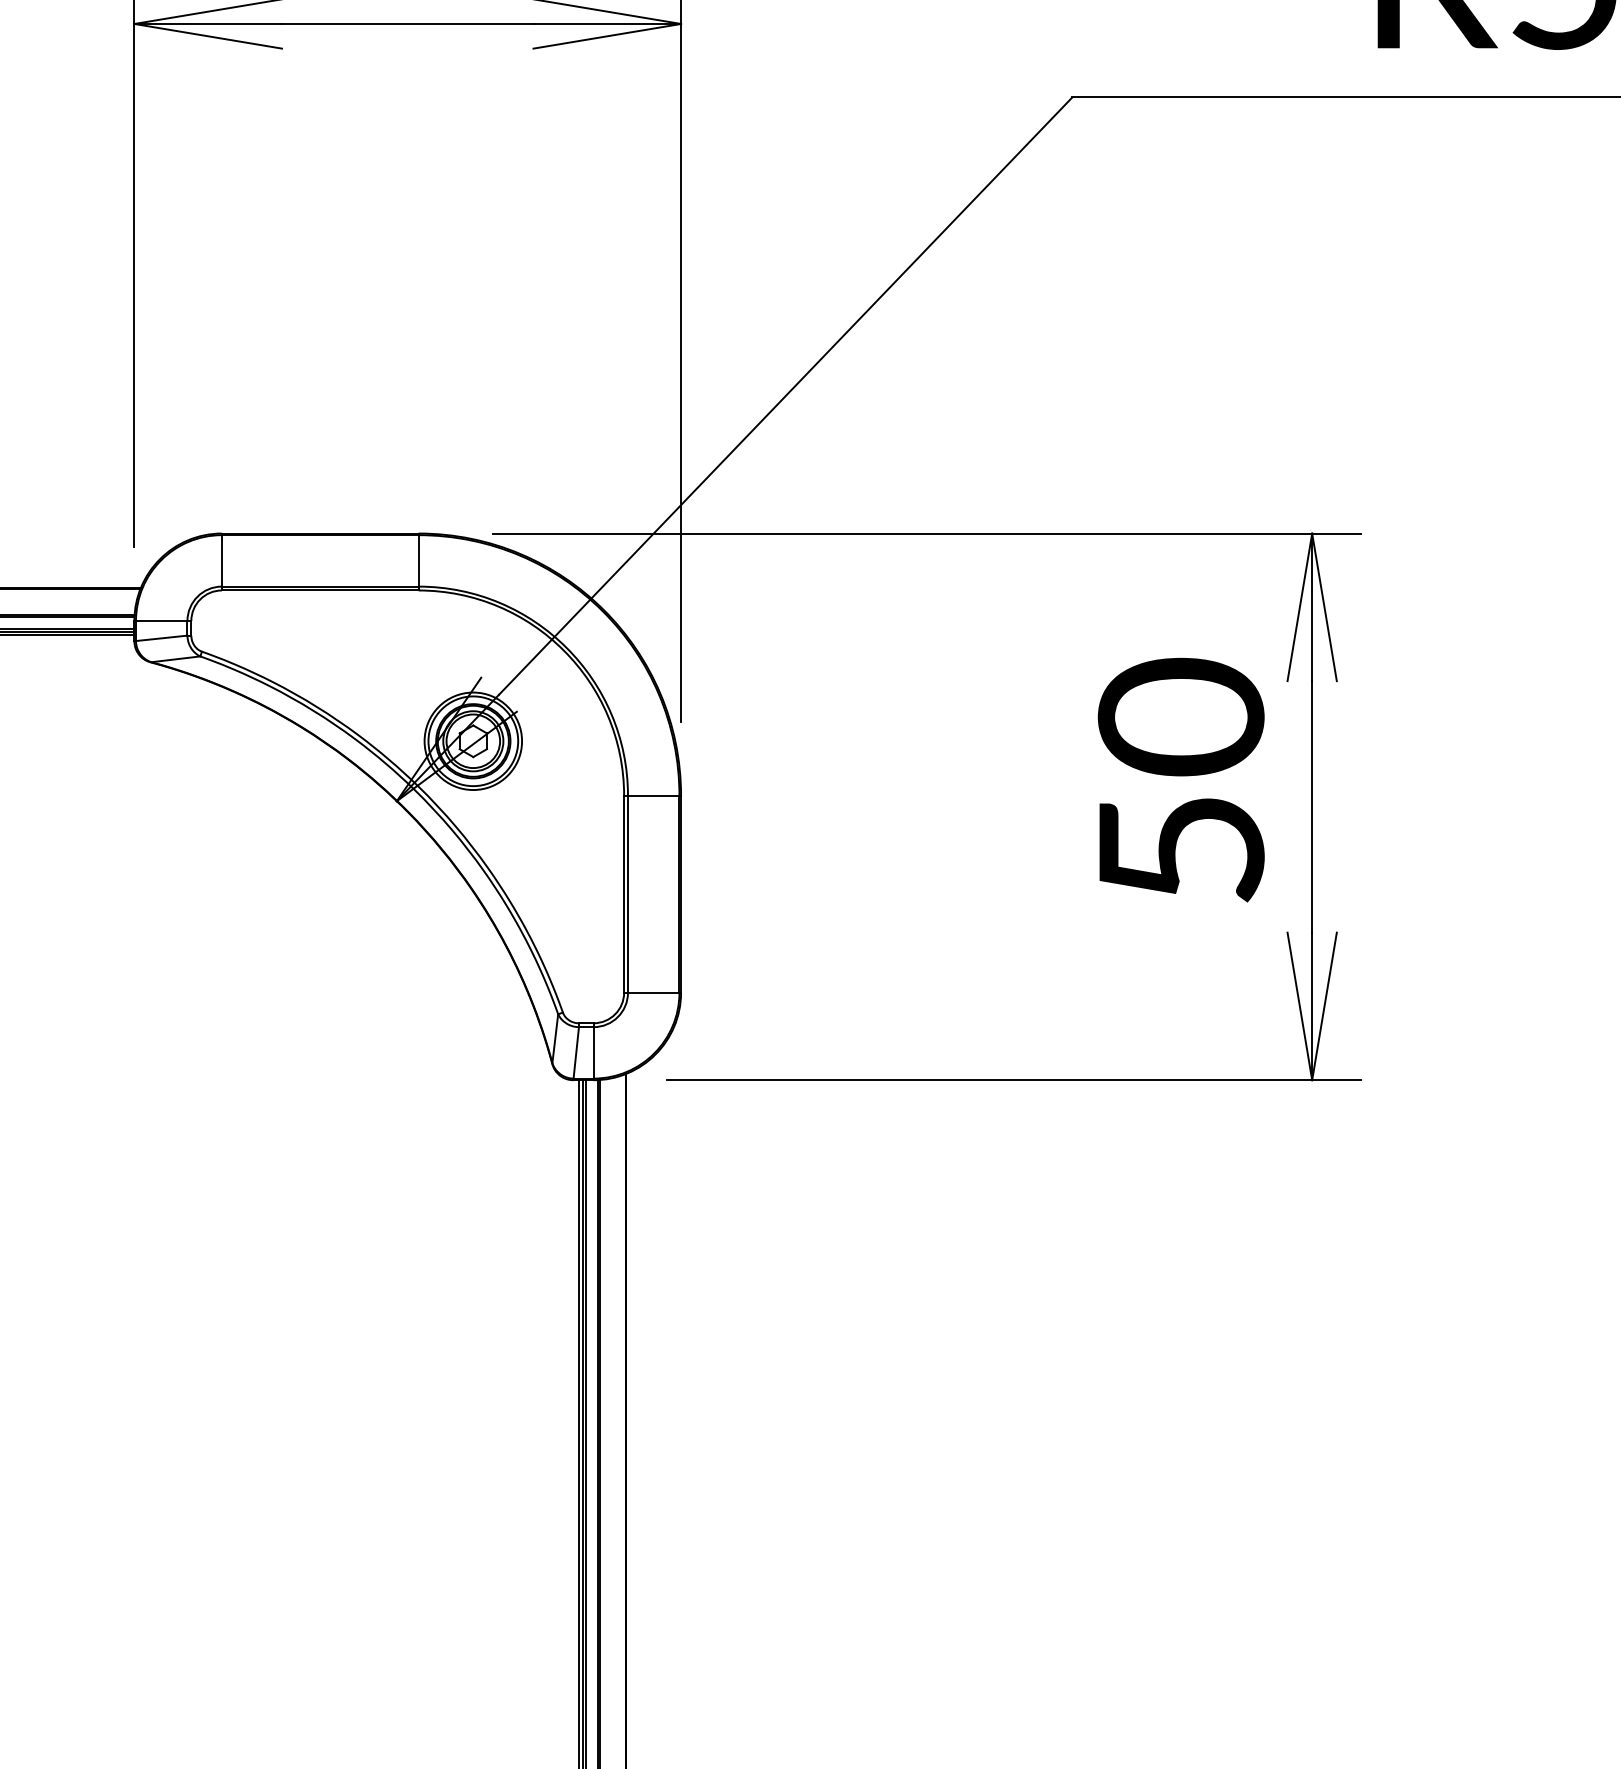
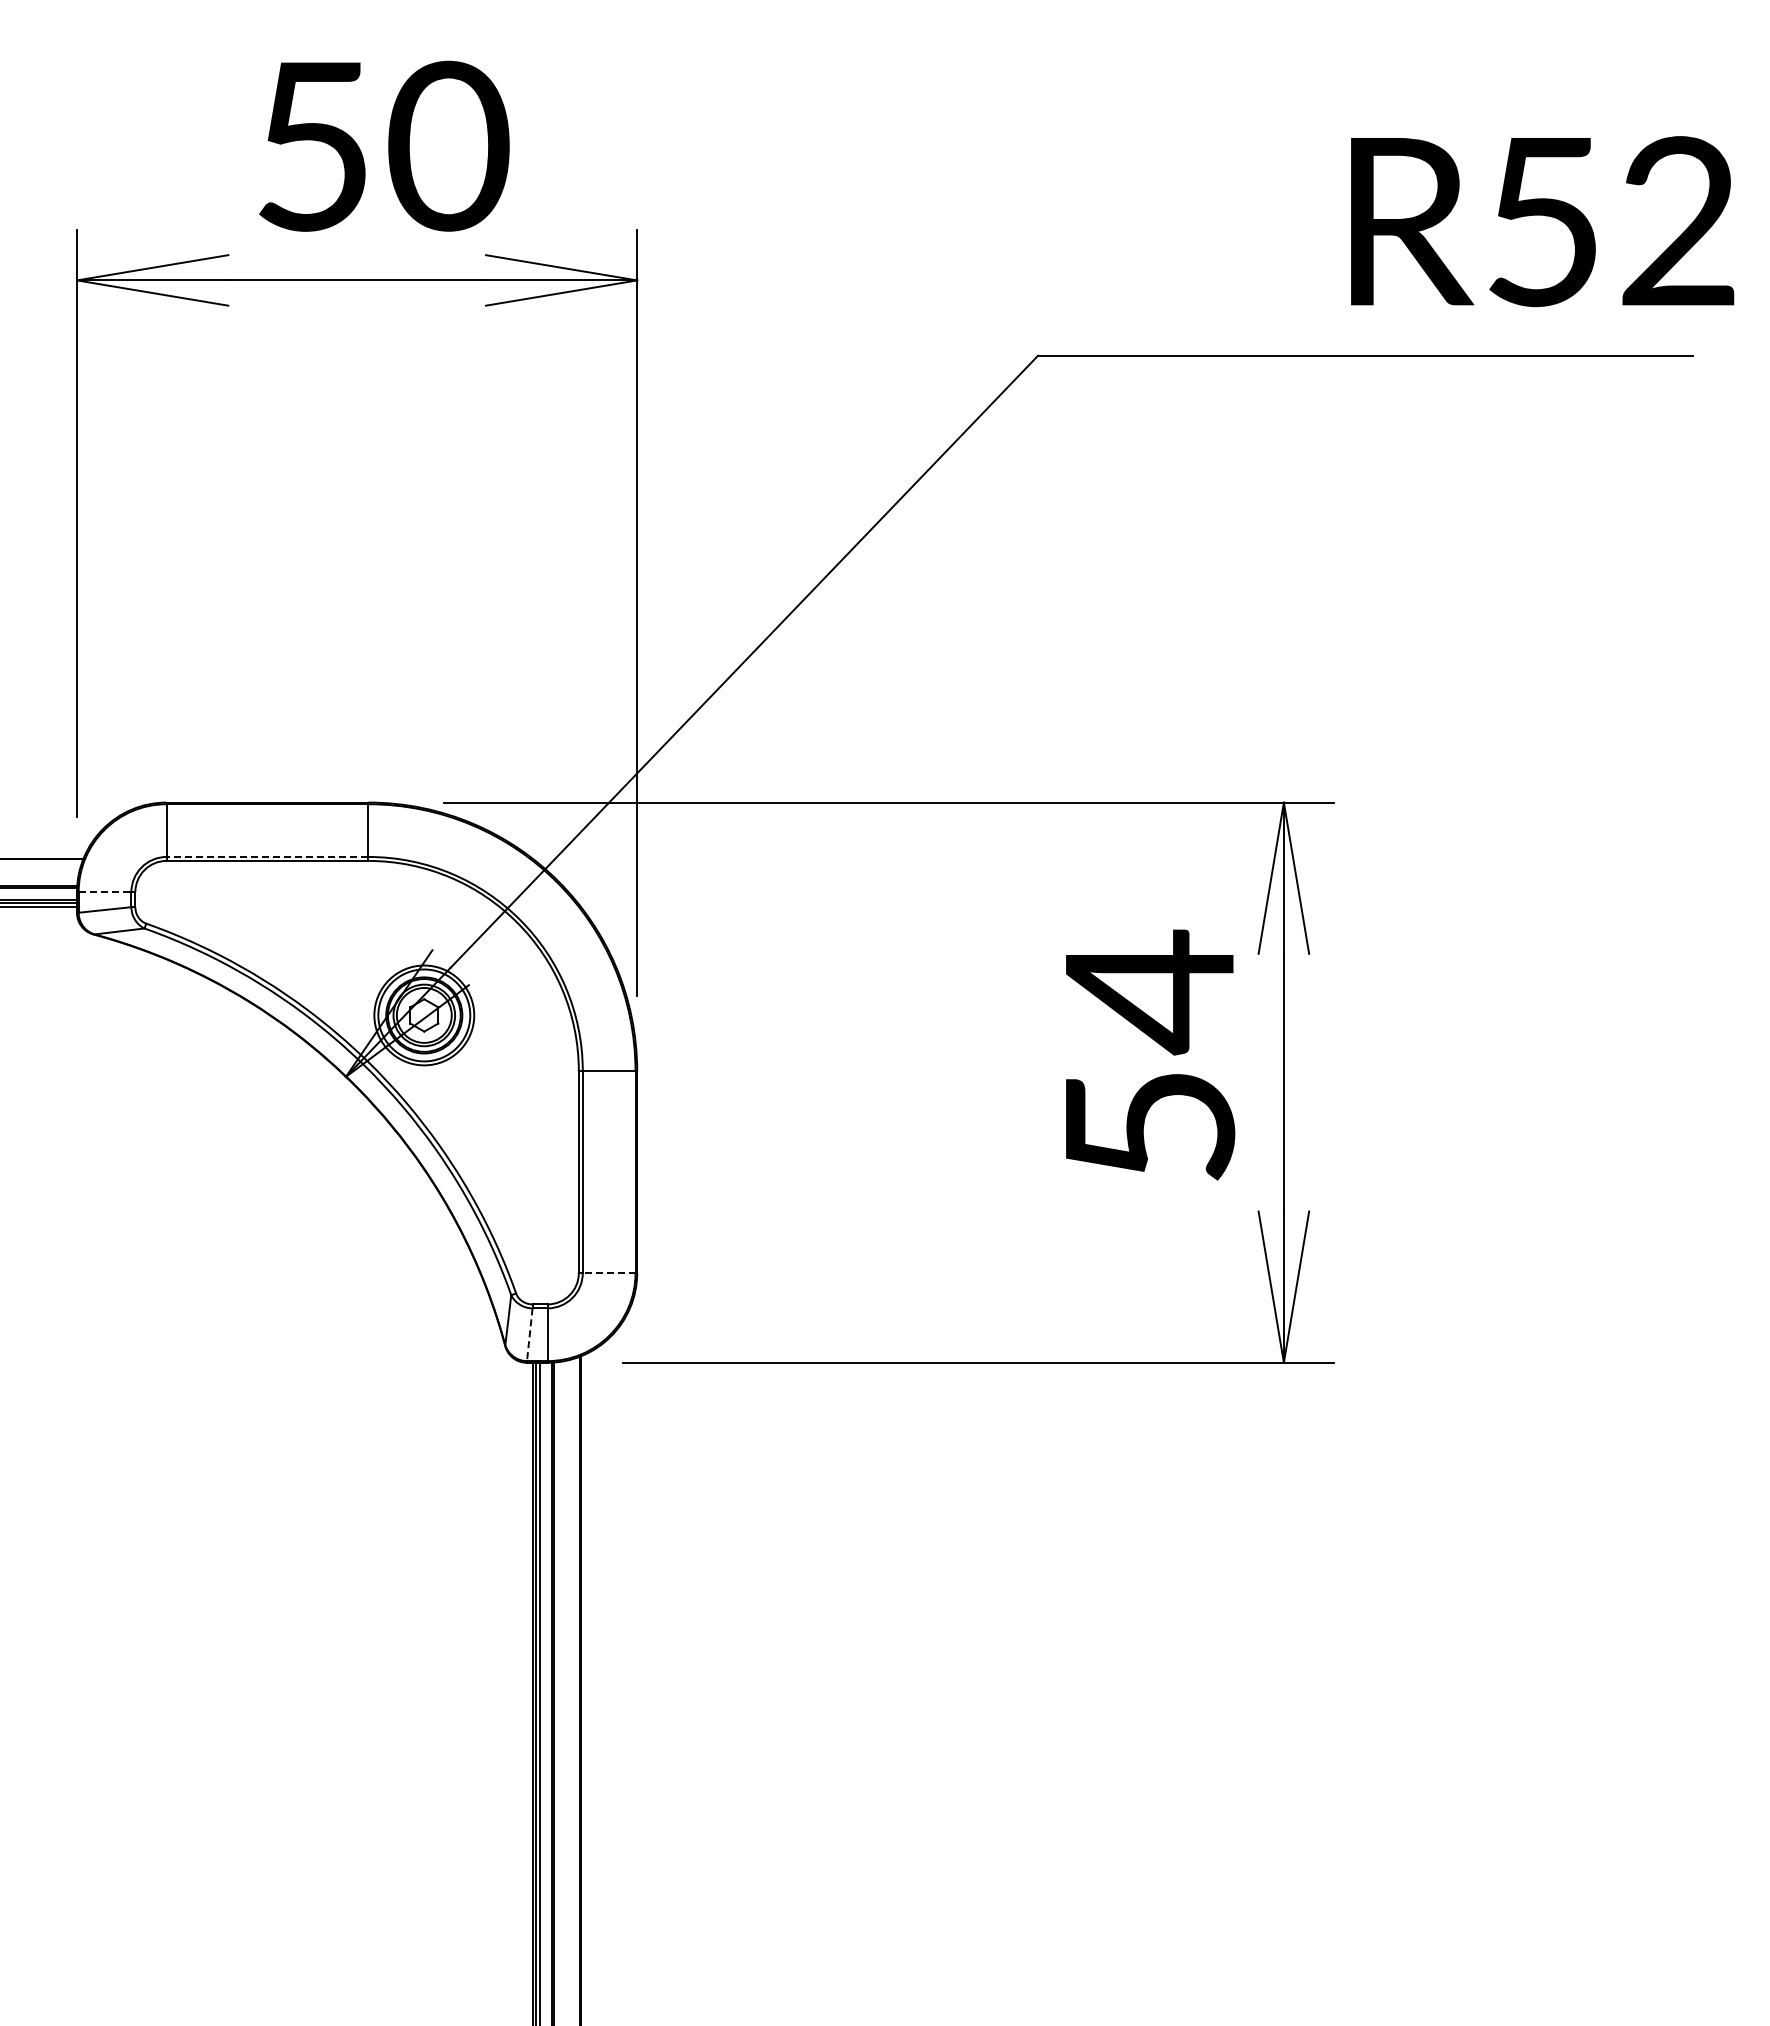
line: (320, 586) -> (267, 856), solid -> dashed
line: (162, 621) -> (105, 892), solid -> dashed
text: (1181, 718) -> (1149, 992), 50 -> 54
line: (653, 993) -> (608, 1273), solid -> dashed
line: (575, 1052) -> (529, 1334), solid -> dashed

